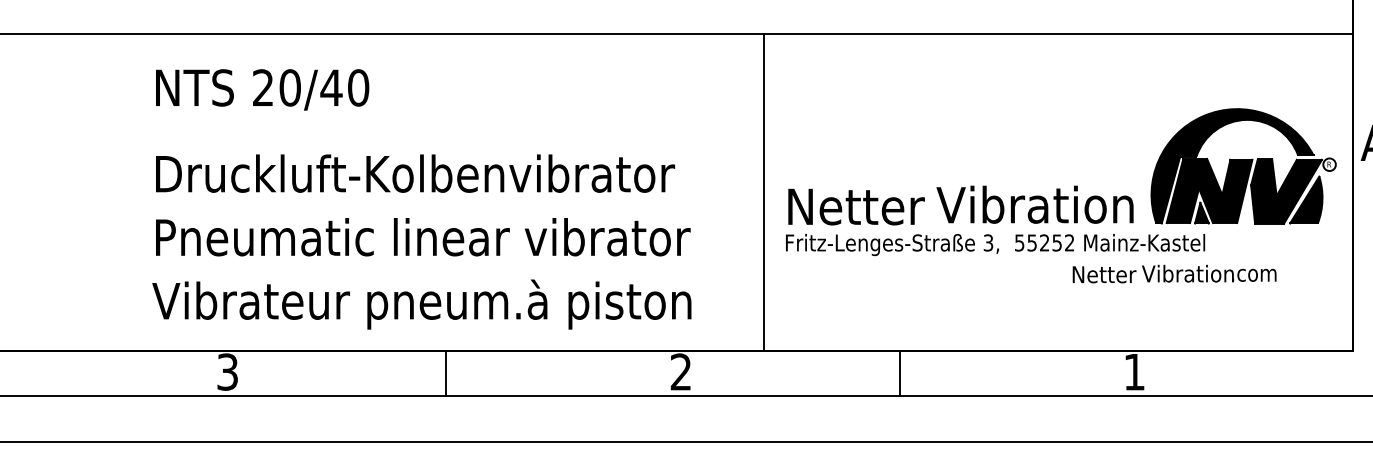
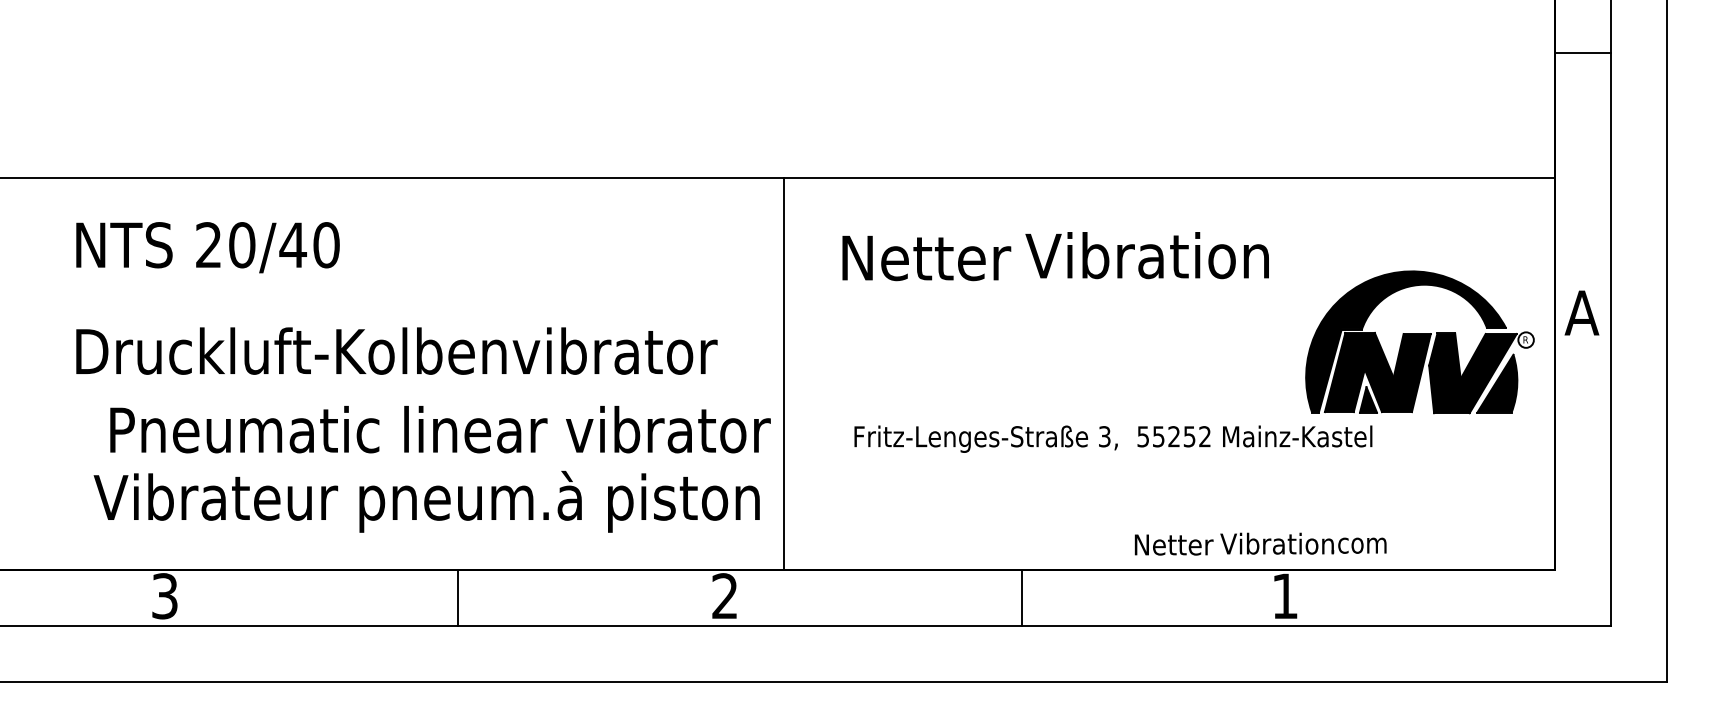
line: (764, 192) -> (784, 374), moved
text: (960, 205) -> (1055, 256), moved
text: (423, 237) -> (440, 429), moved
text: (1174, 273) -> (1260, 543), moved
text: (421, 304) -> (426, 501), moved
line: (446, 373) -> (458, 598), moved
line: (900, 373) -> (1022, 598), moved

